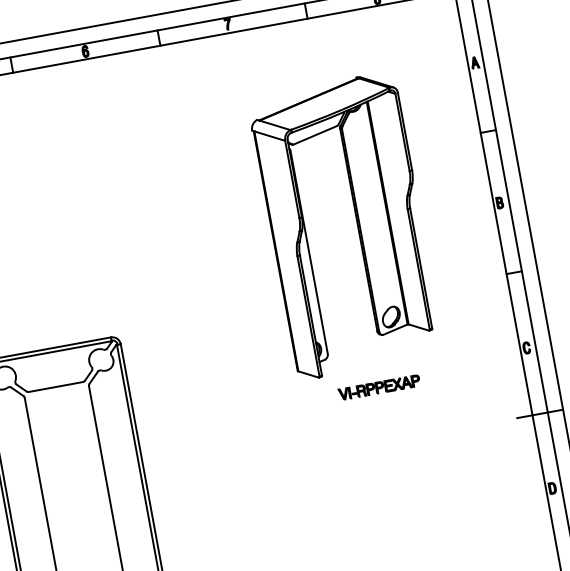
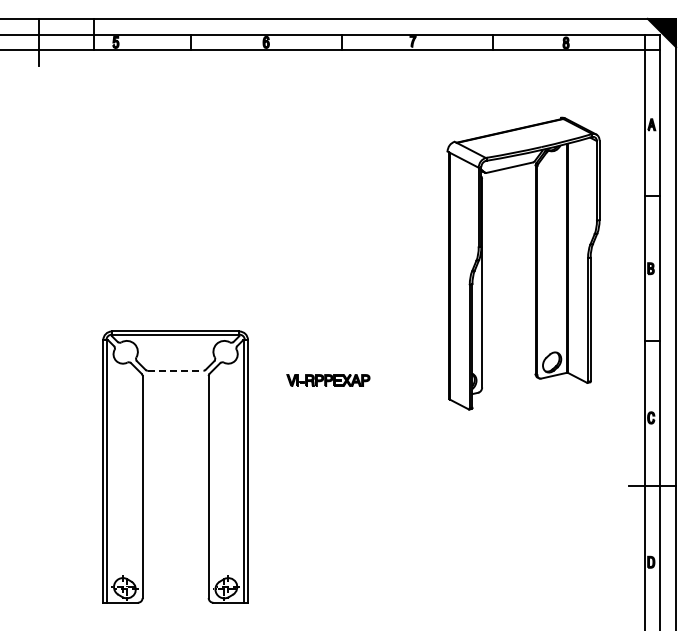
part: (357, 223) -> (535, 263), moved
line: (55, 386) -> (175, 370), solid -> dashed
part: (379, 387) -> (328, 380), moved

